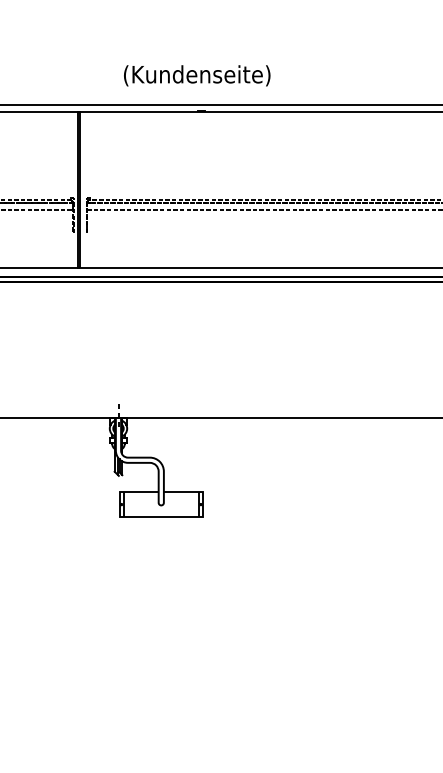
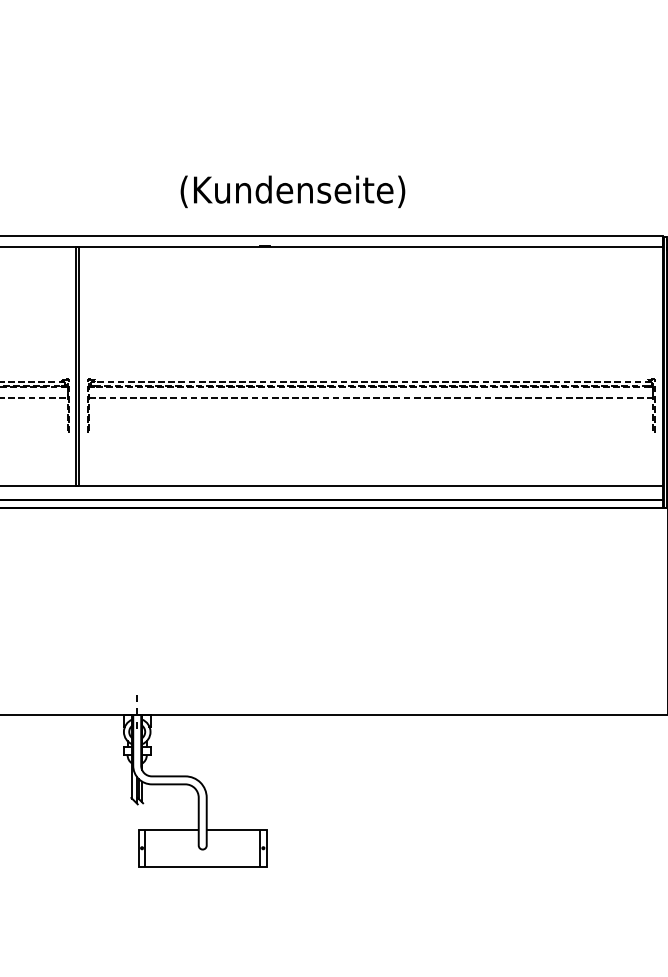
text: (197, 75) -> (293, 191), moved

